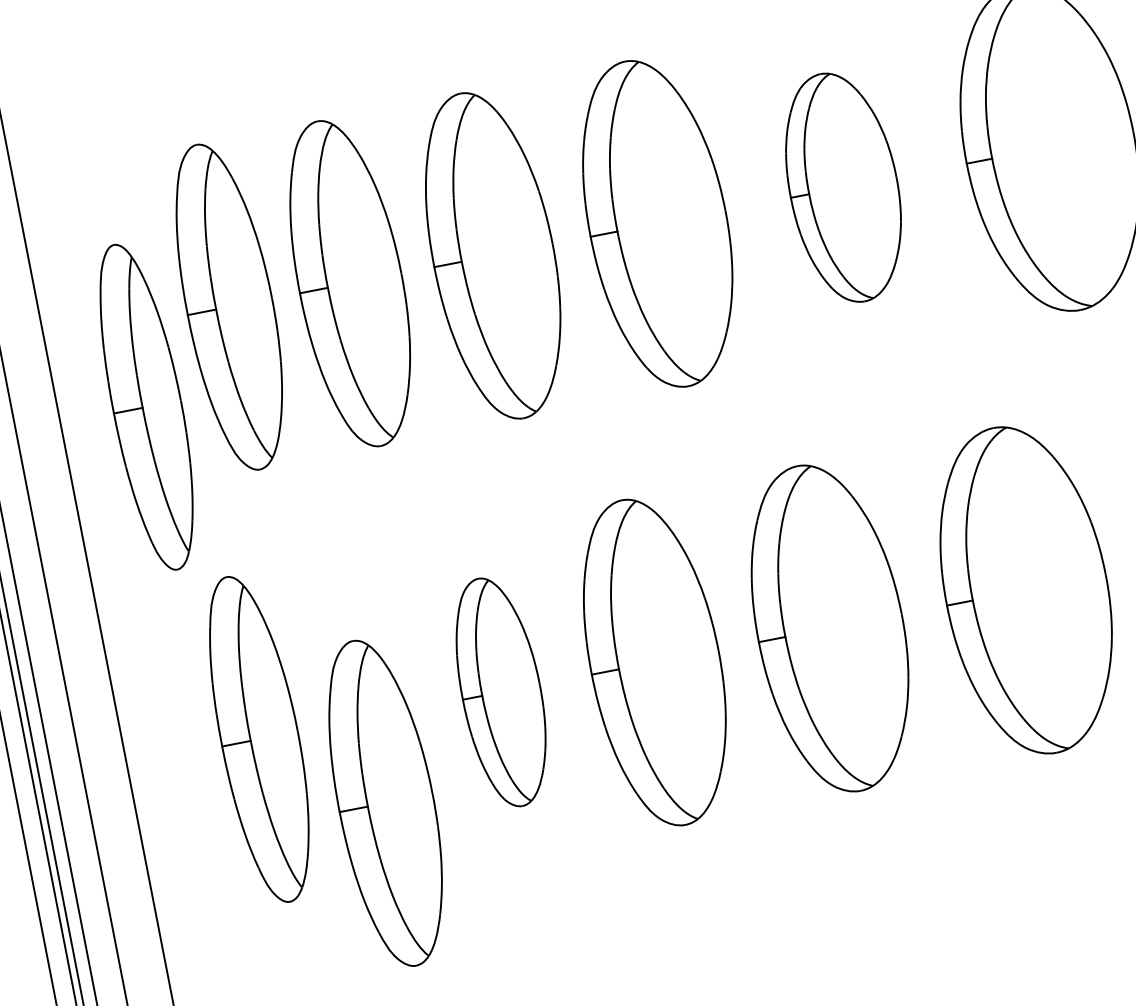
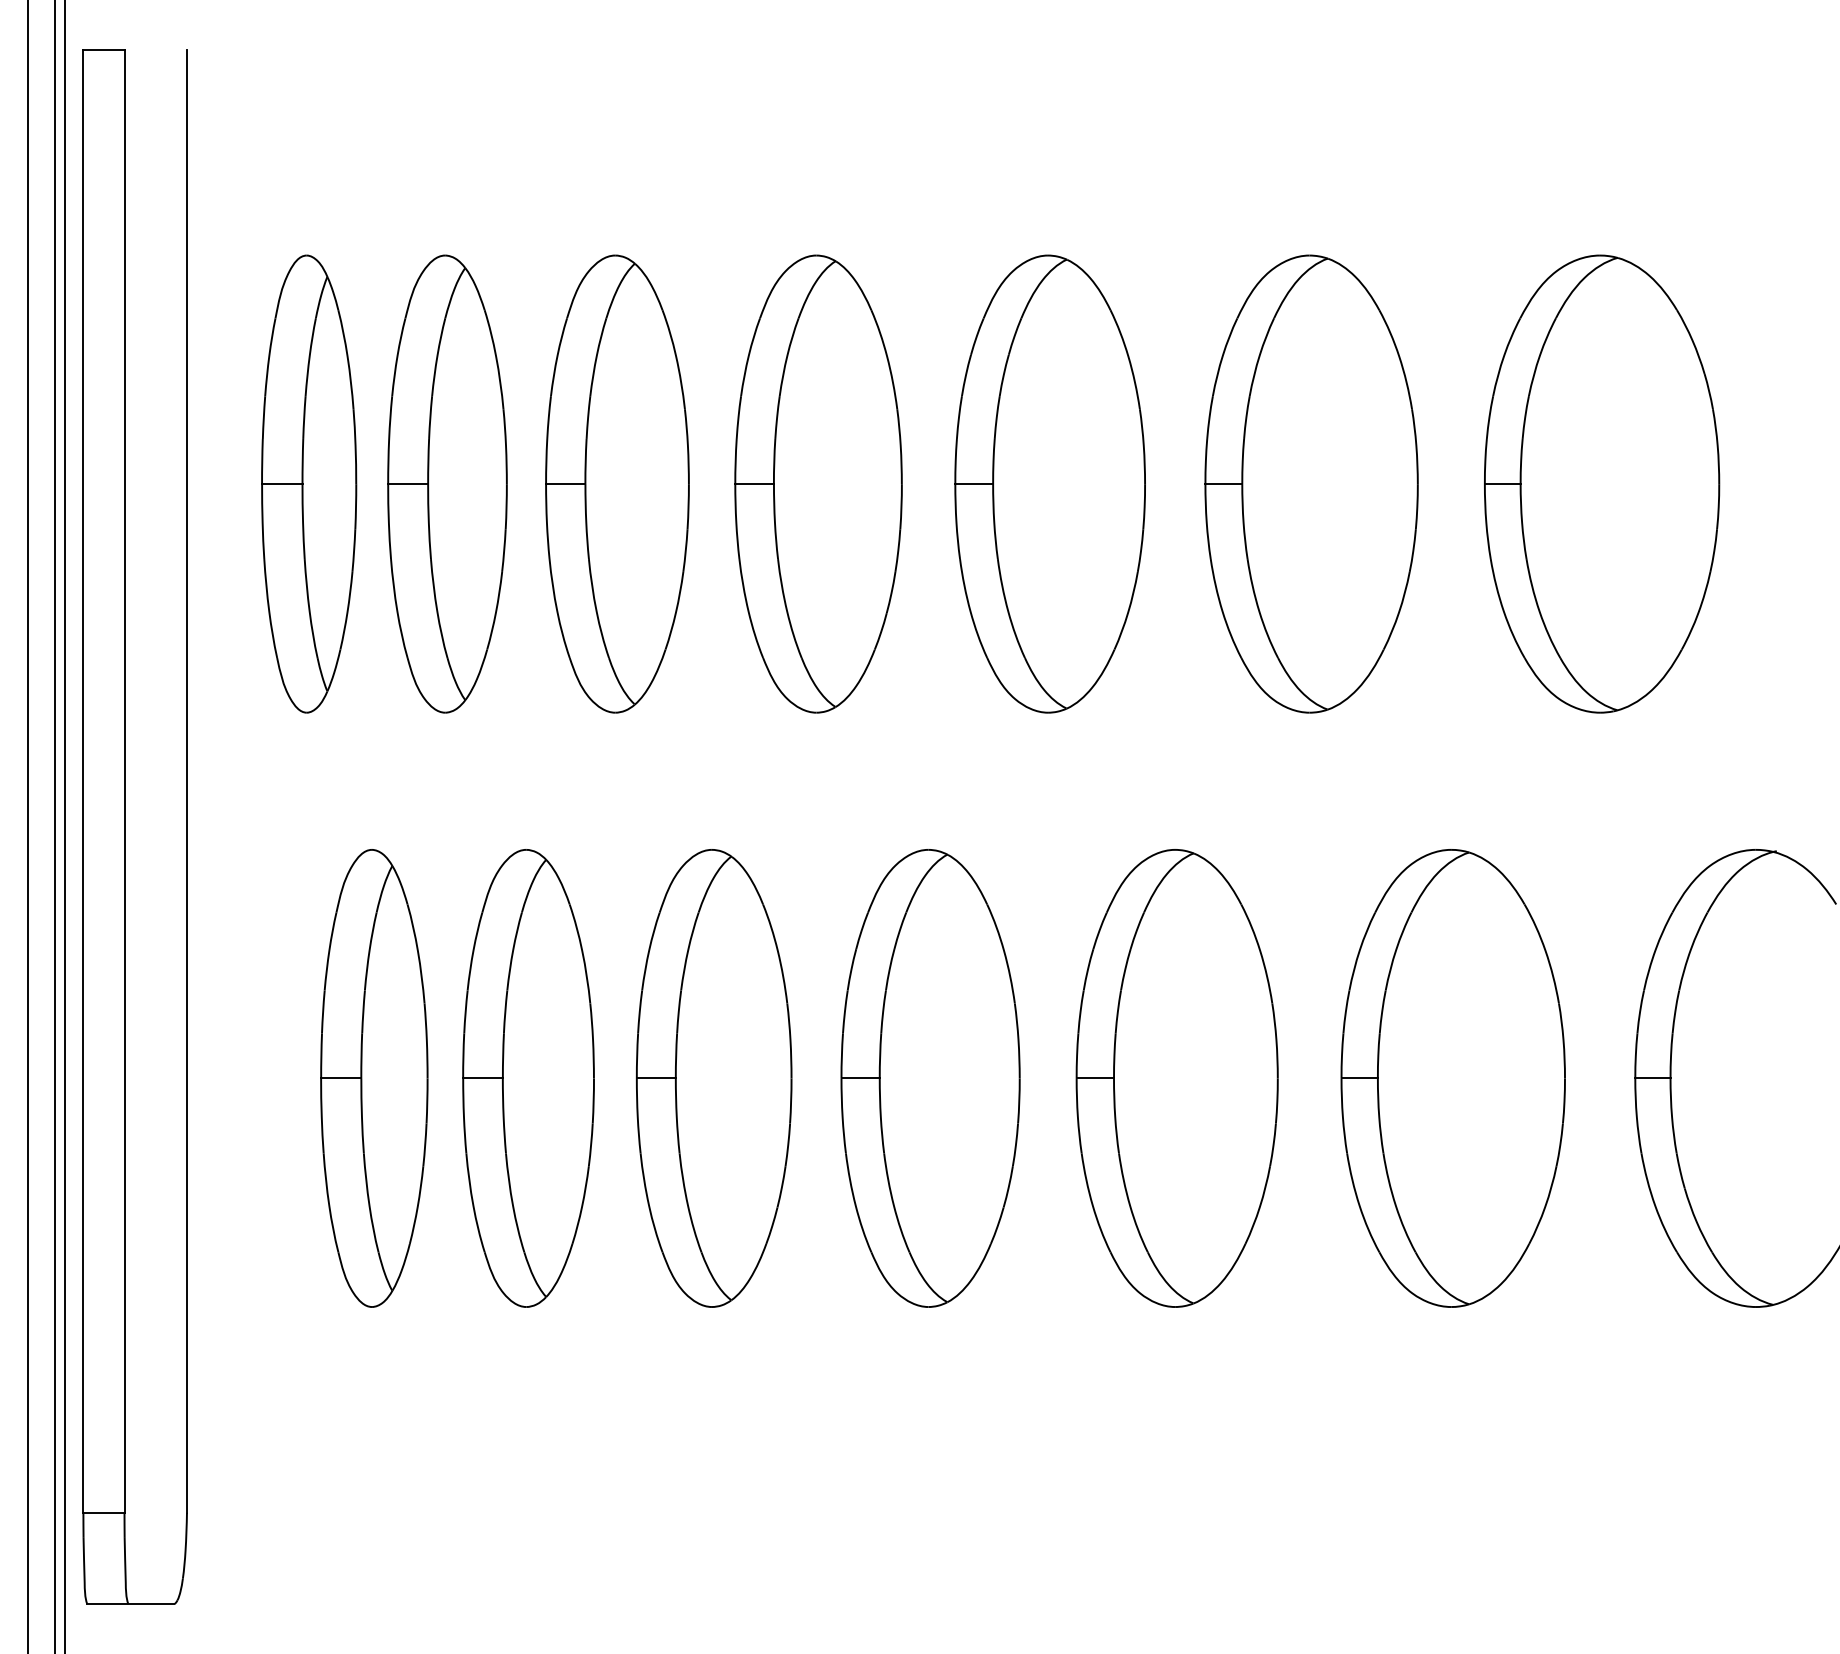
part: (843, 187) -> (1311, 483), size x1.43
part: (147, 406) -> (309, 483), moved
part: (500, 692) -> (713, 1078), size x1.43
part: (386, 803) -> (528, 1078), moved

